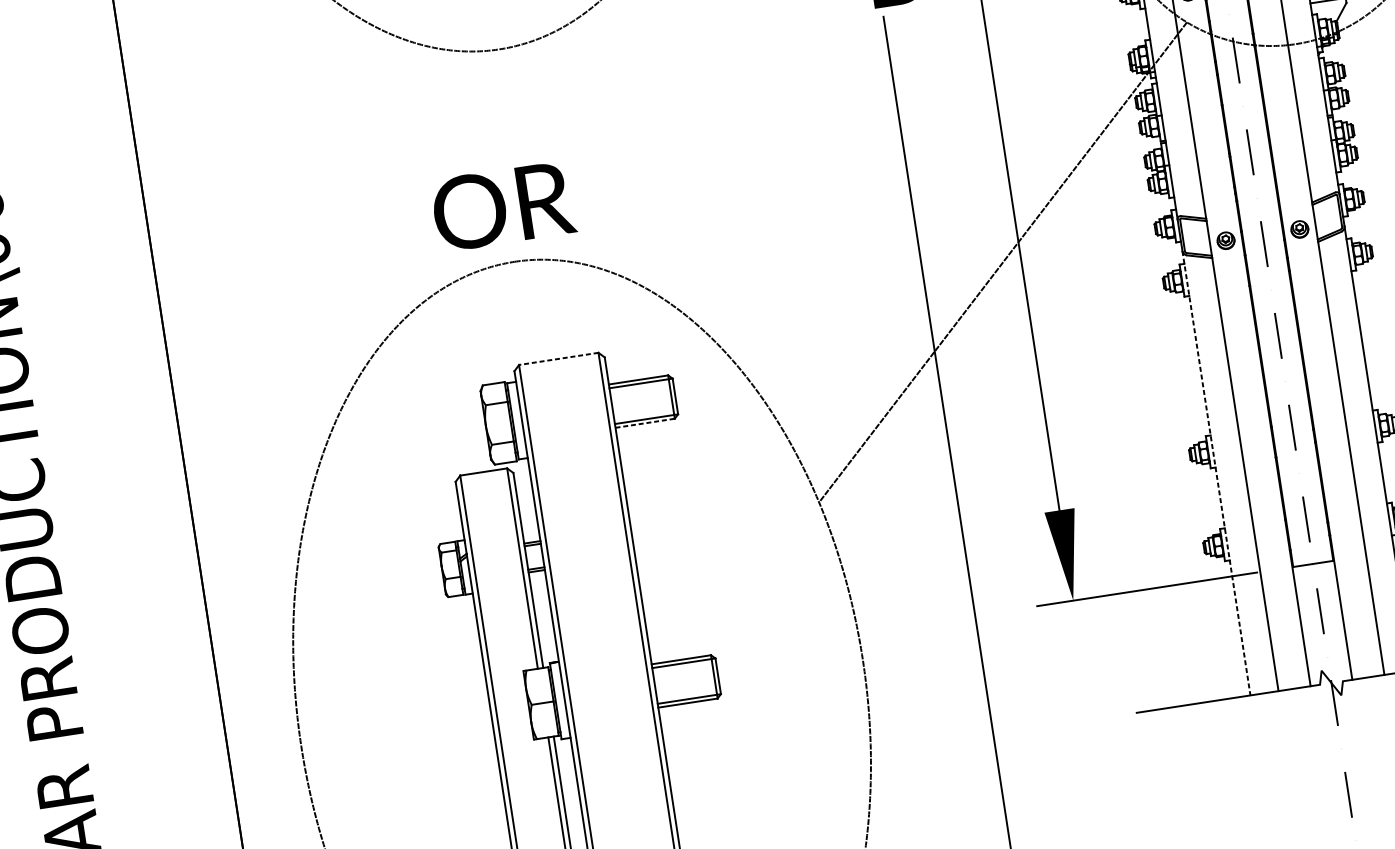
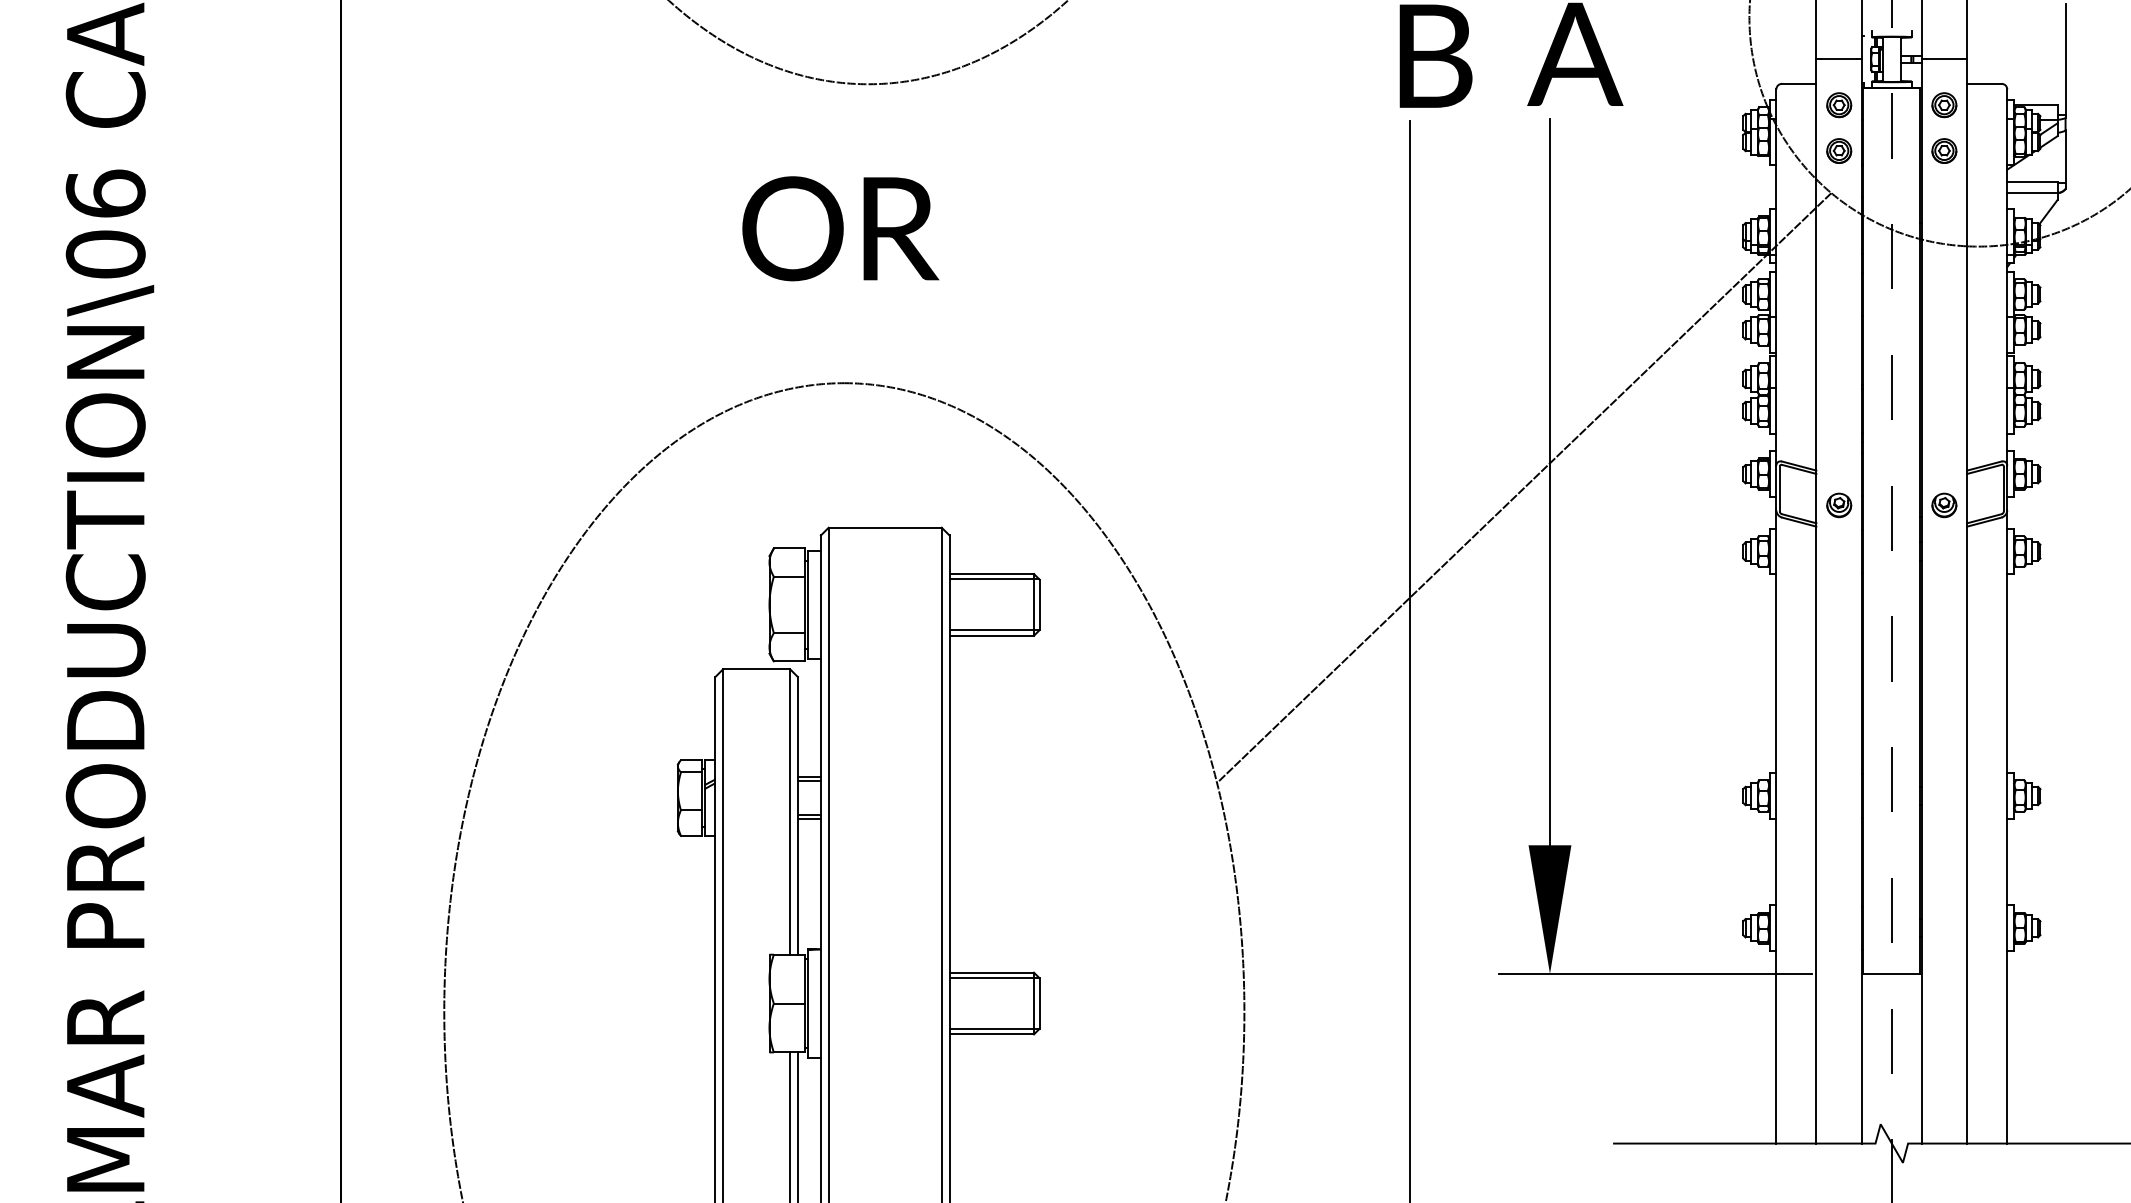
text: (503, 206) -> (840, 228), moved
line: (558, 358) -> (885, 527), dashed -> solid
line: (645, 423) -> (992, 635), dashed -> solid
line: (1216, 473) -> (1776, 827), dashed -> solid

